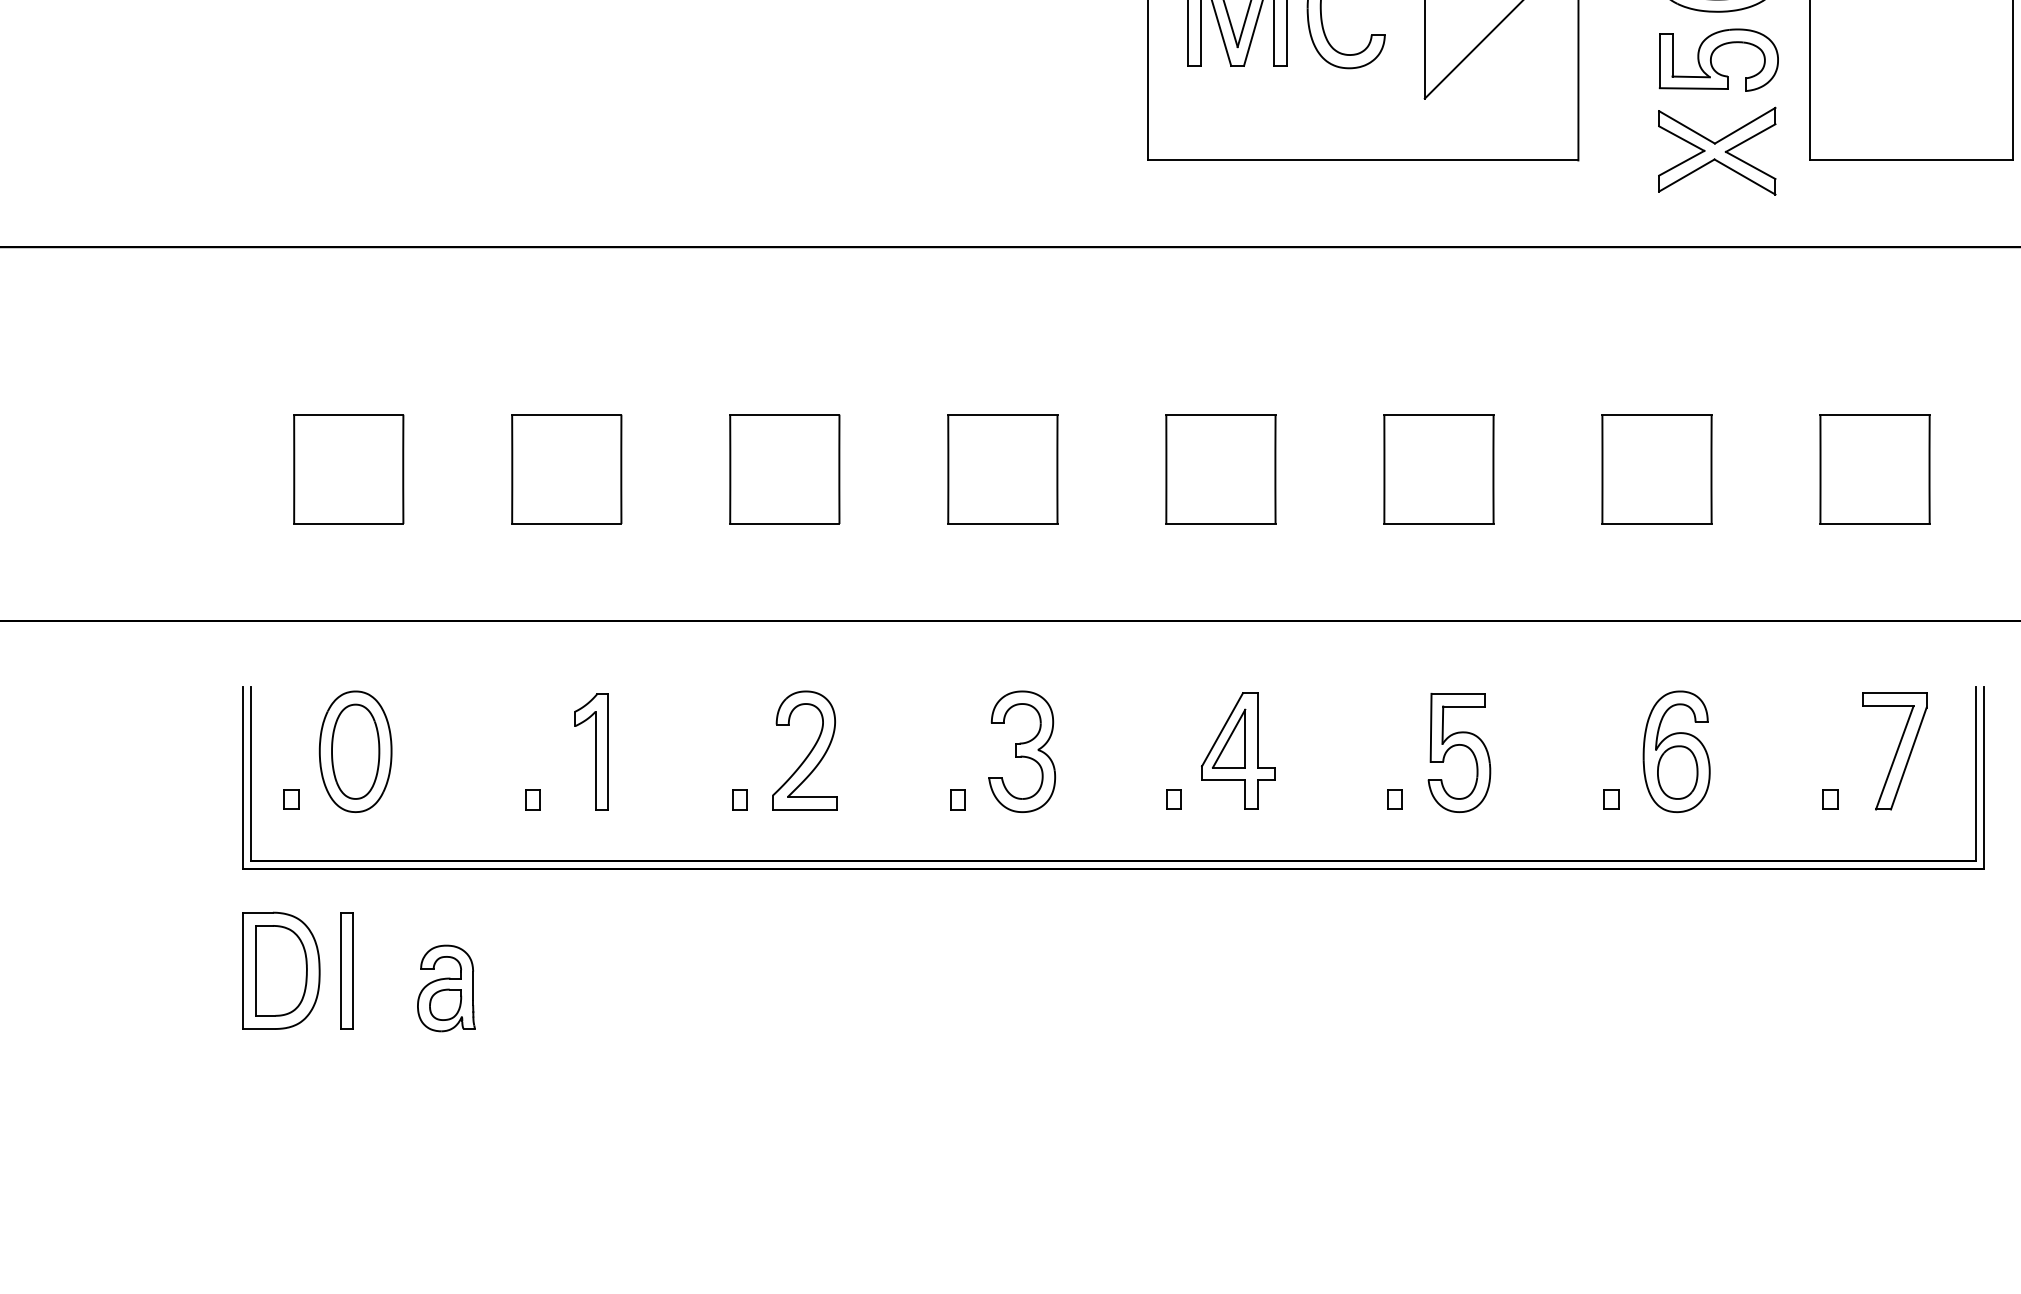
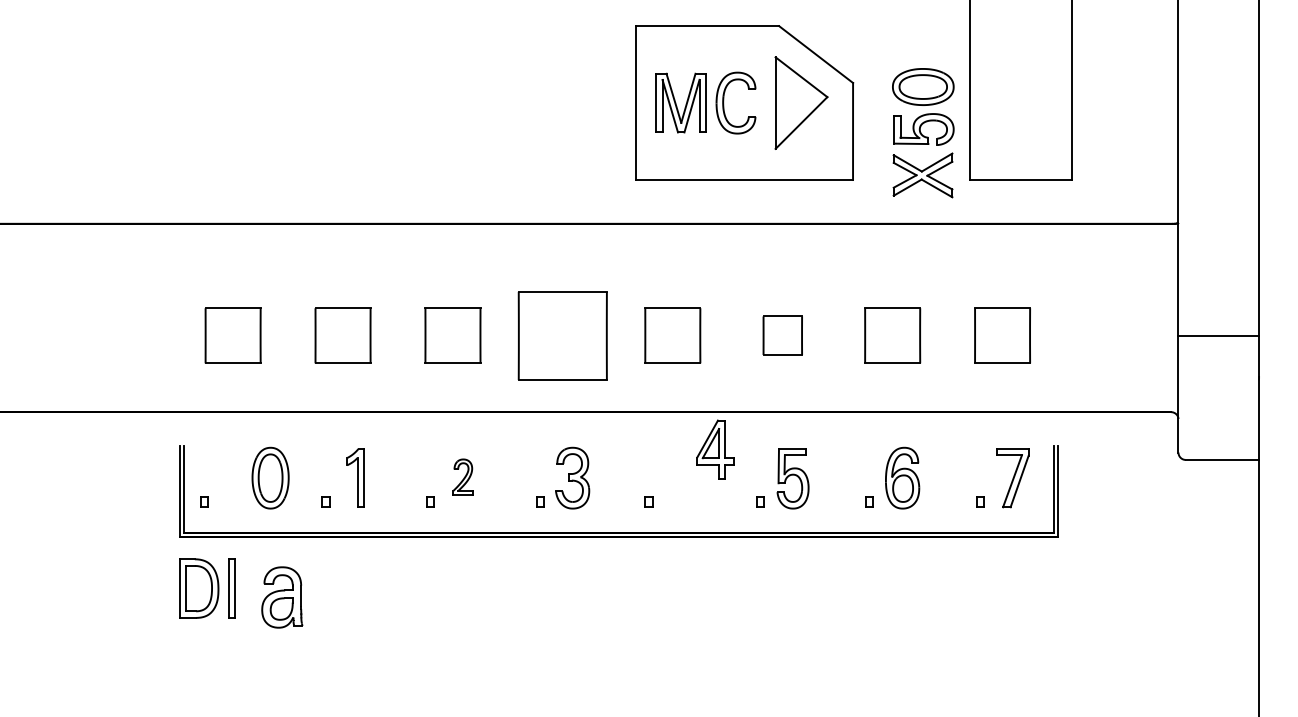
part: (1002, 468) -> (562, 335), size x1.6
part: (1438, 468) -> (782, 335), size x0.7
part: (803, 748) -> (462, 476), size x0.6
part: (355, 750) -> (270, 477), moved
part: (1238, 750) -> (715, 449), moved
part: (446, 988) -> (282, 597), size x1.4

